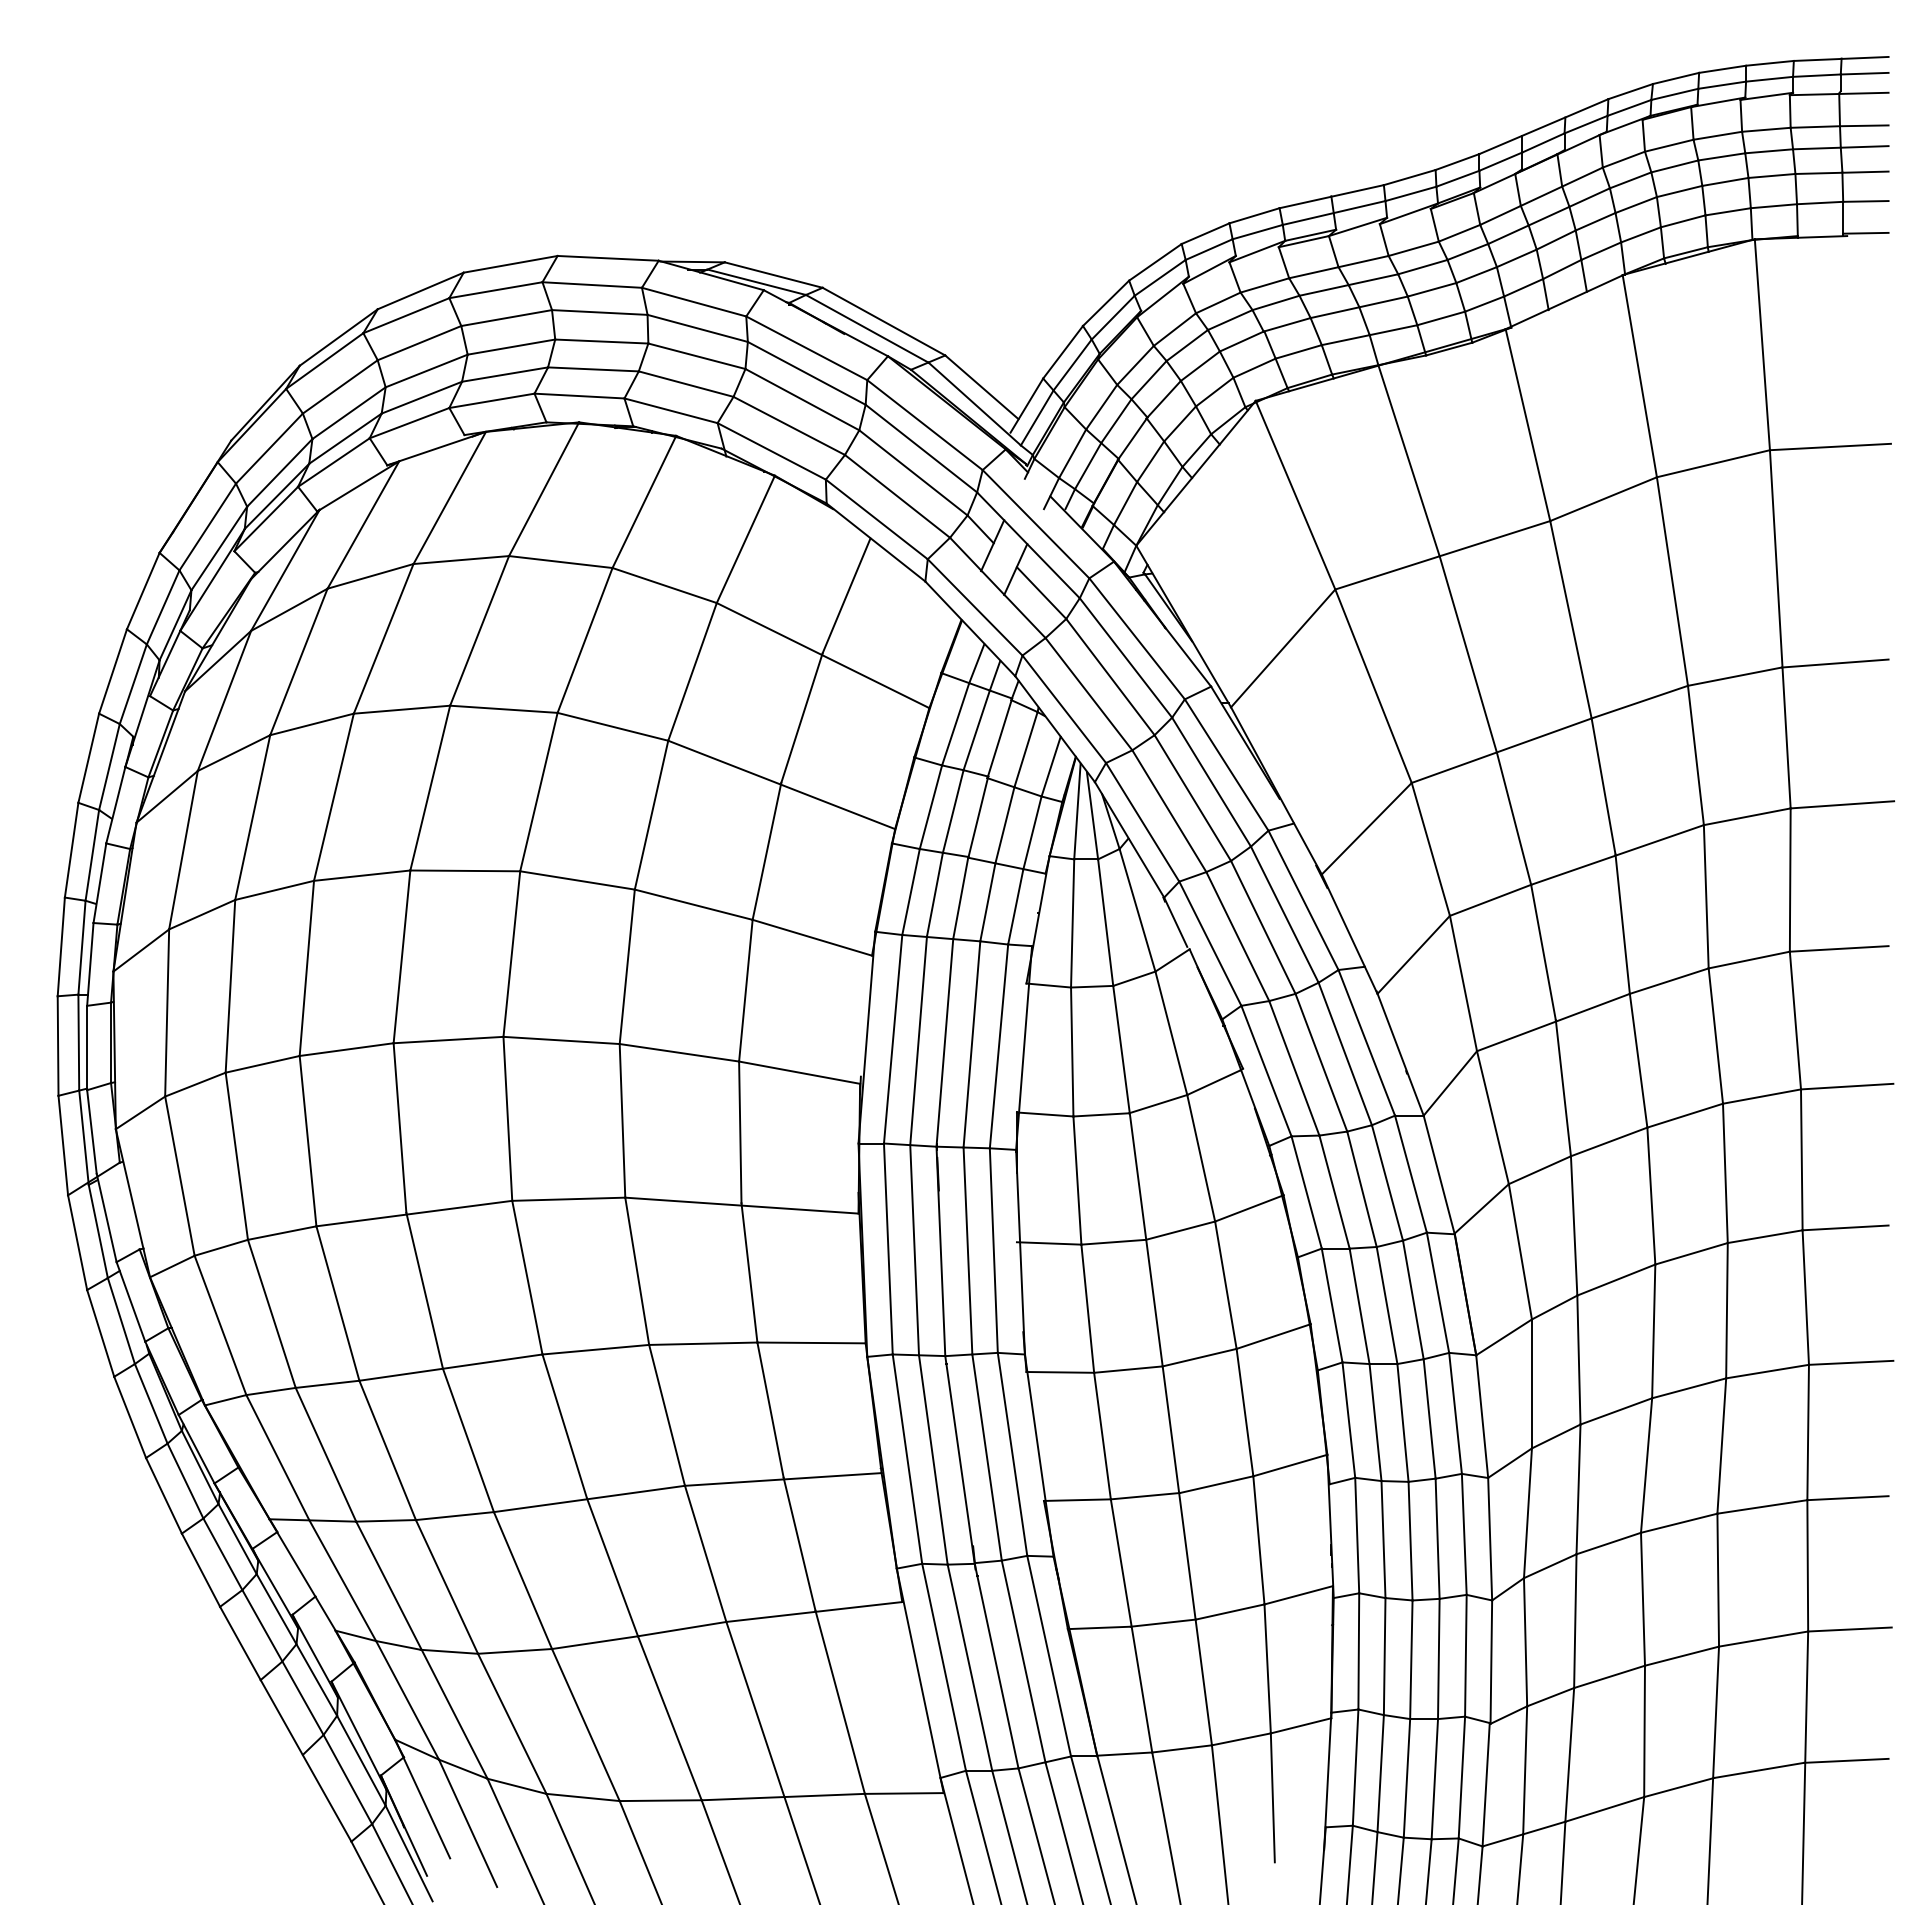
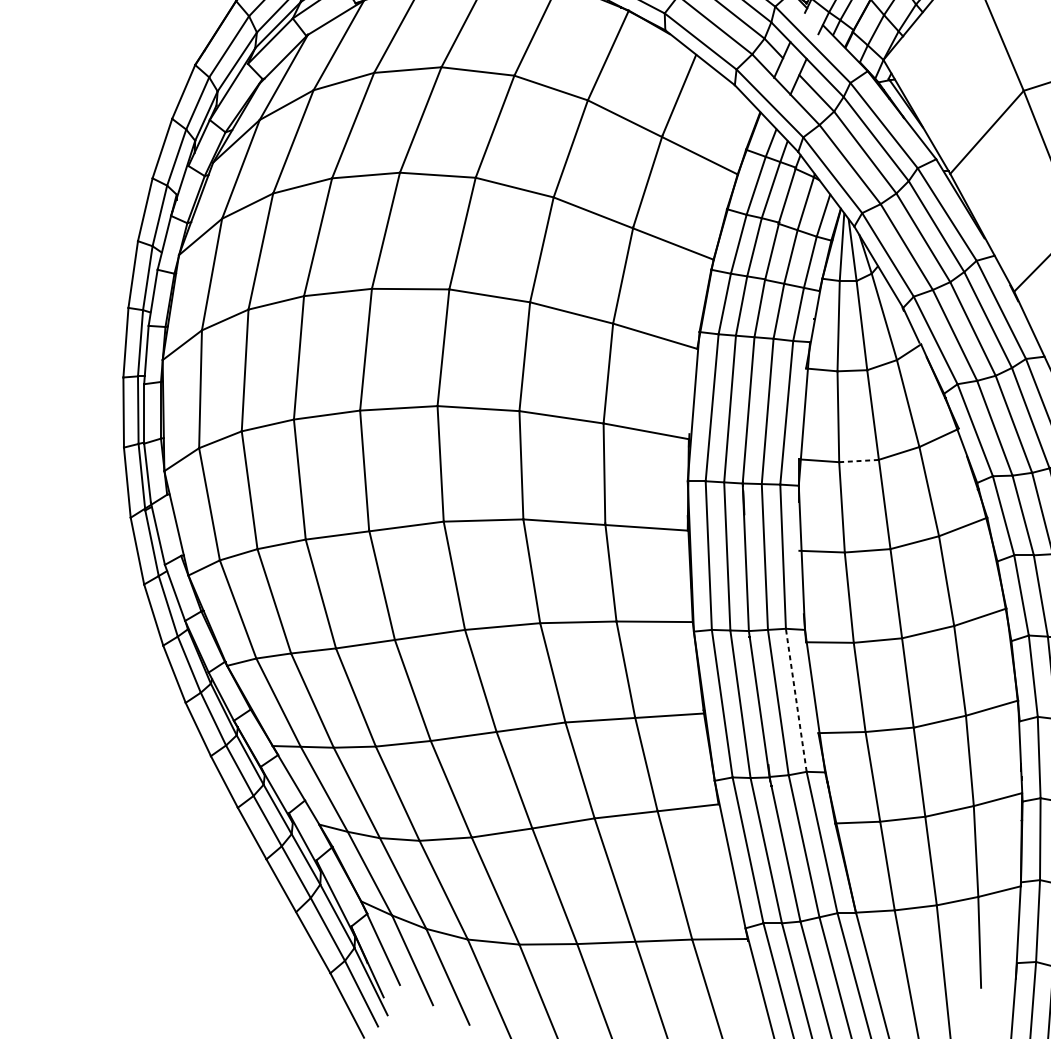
line: (1101, 1114) -> (858, 460), solid -> dashed
line: (1012, 1454) -> (796, 700), solid -> dashed

